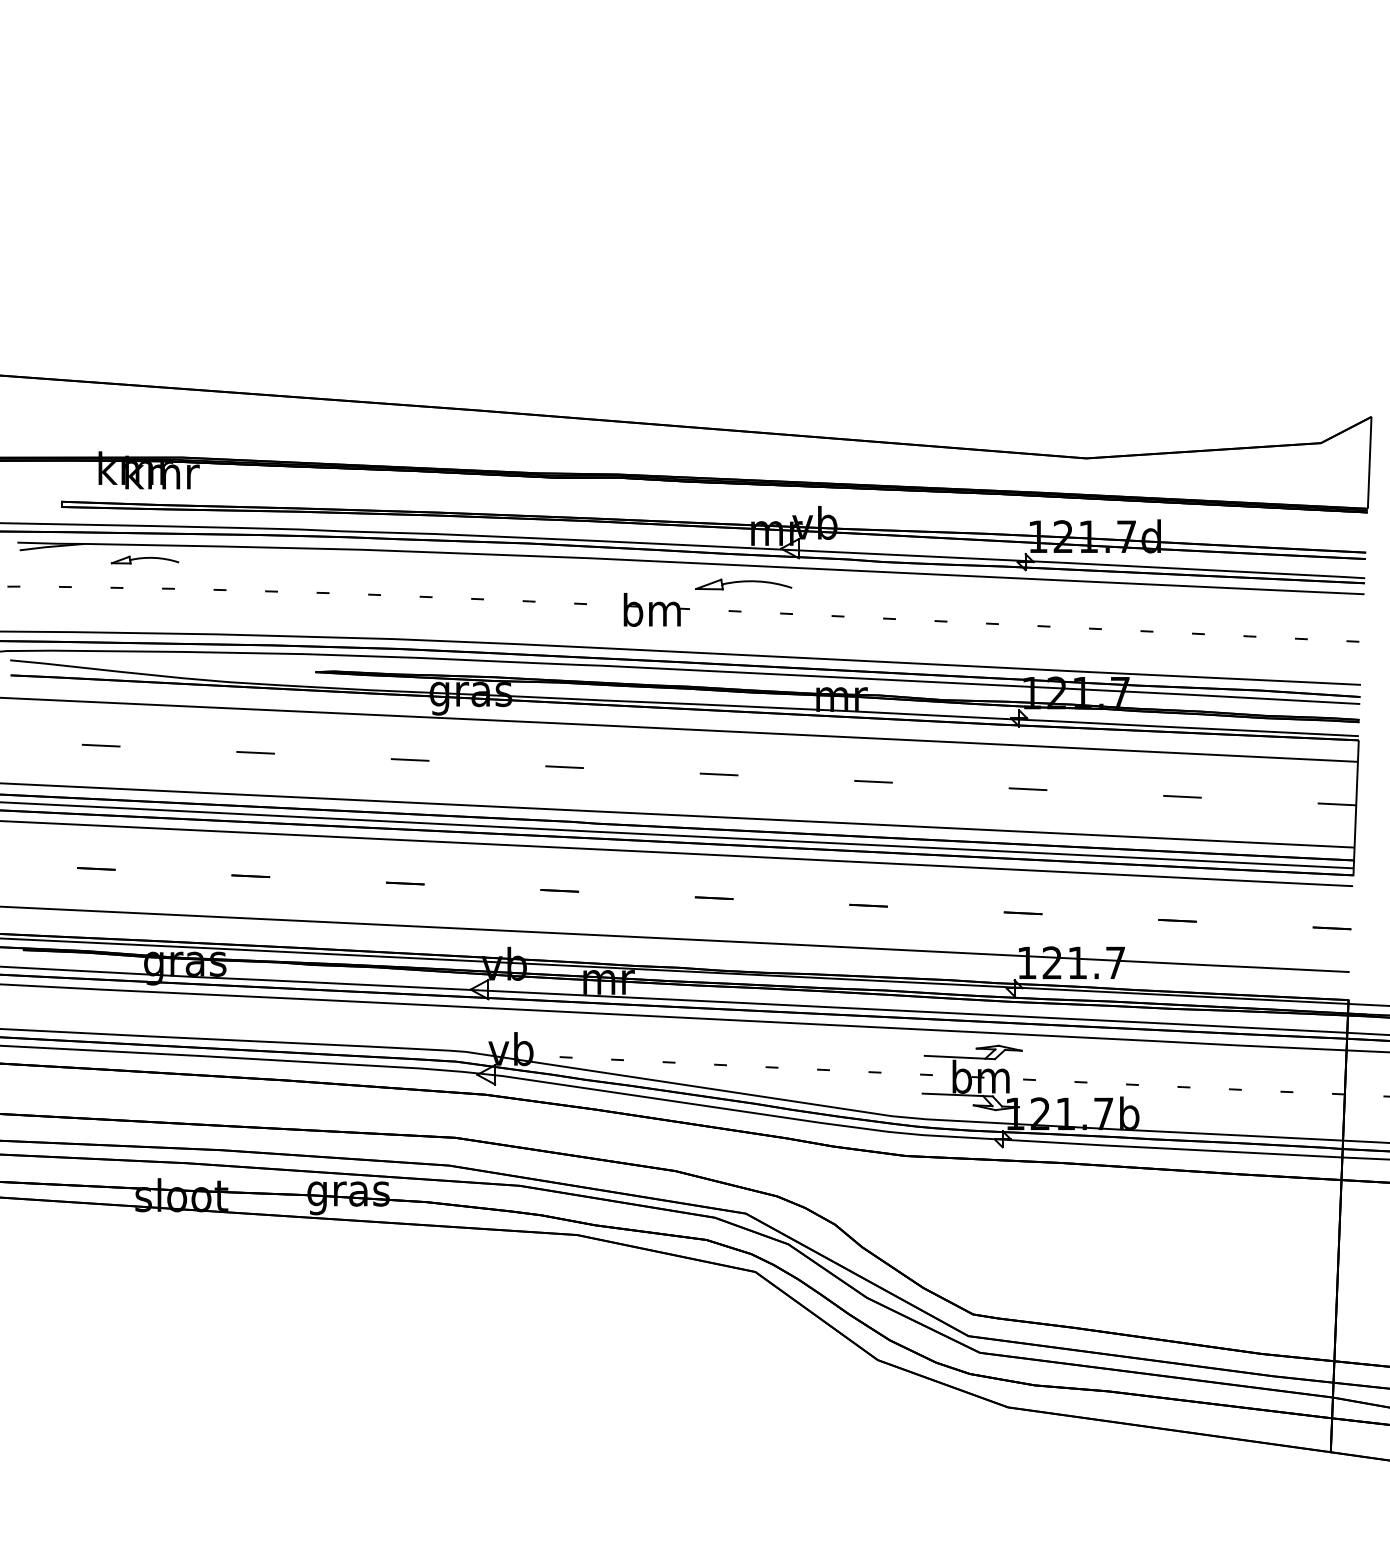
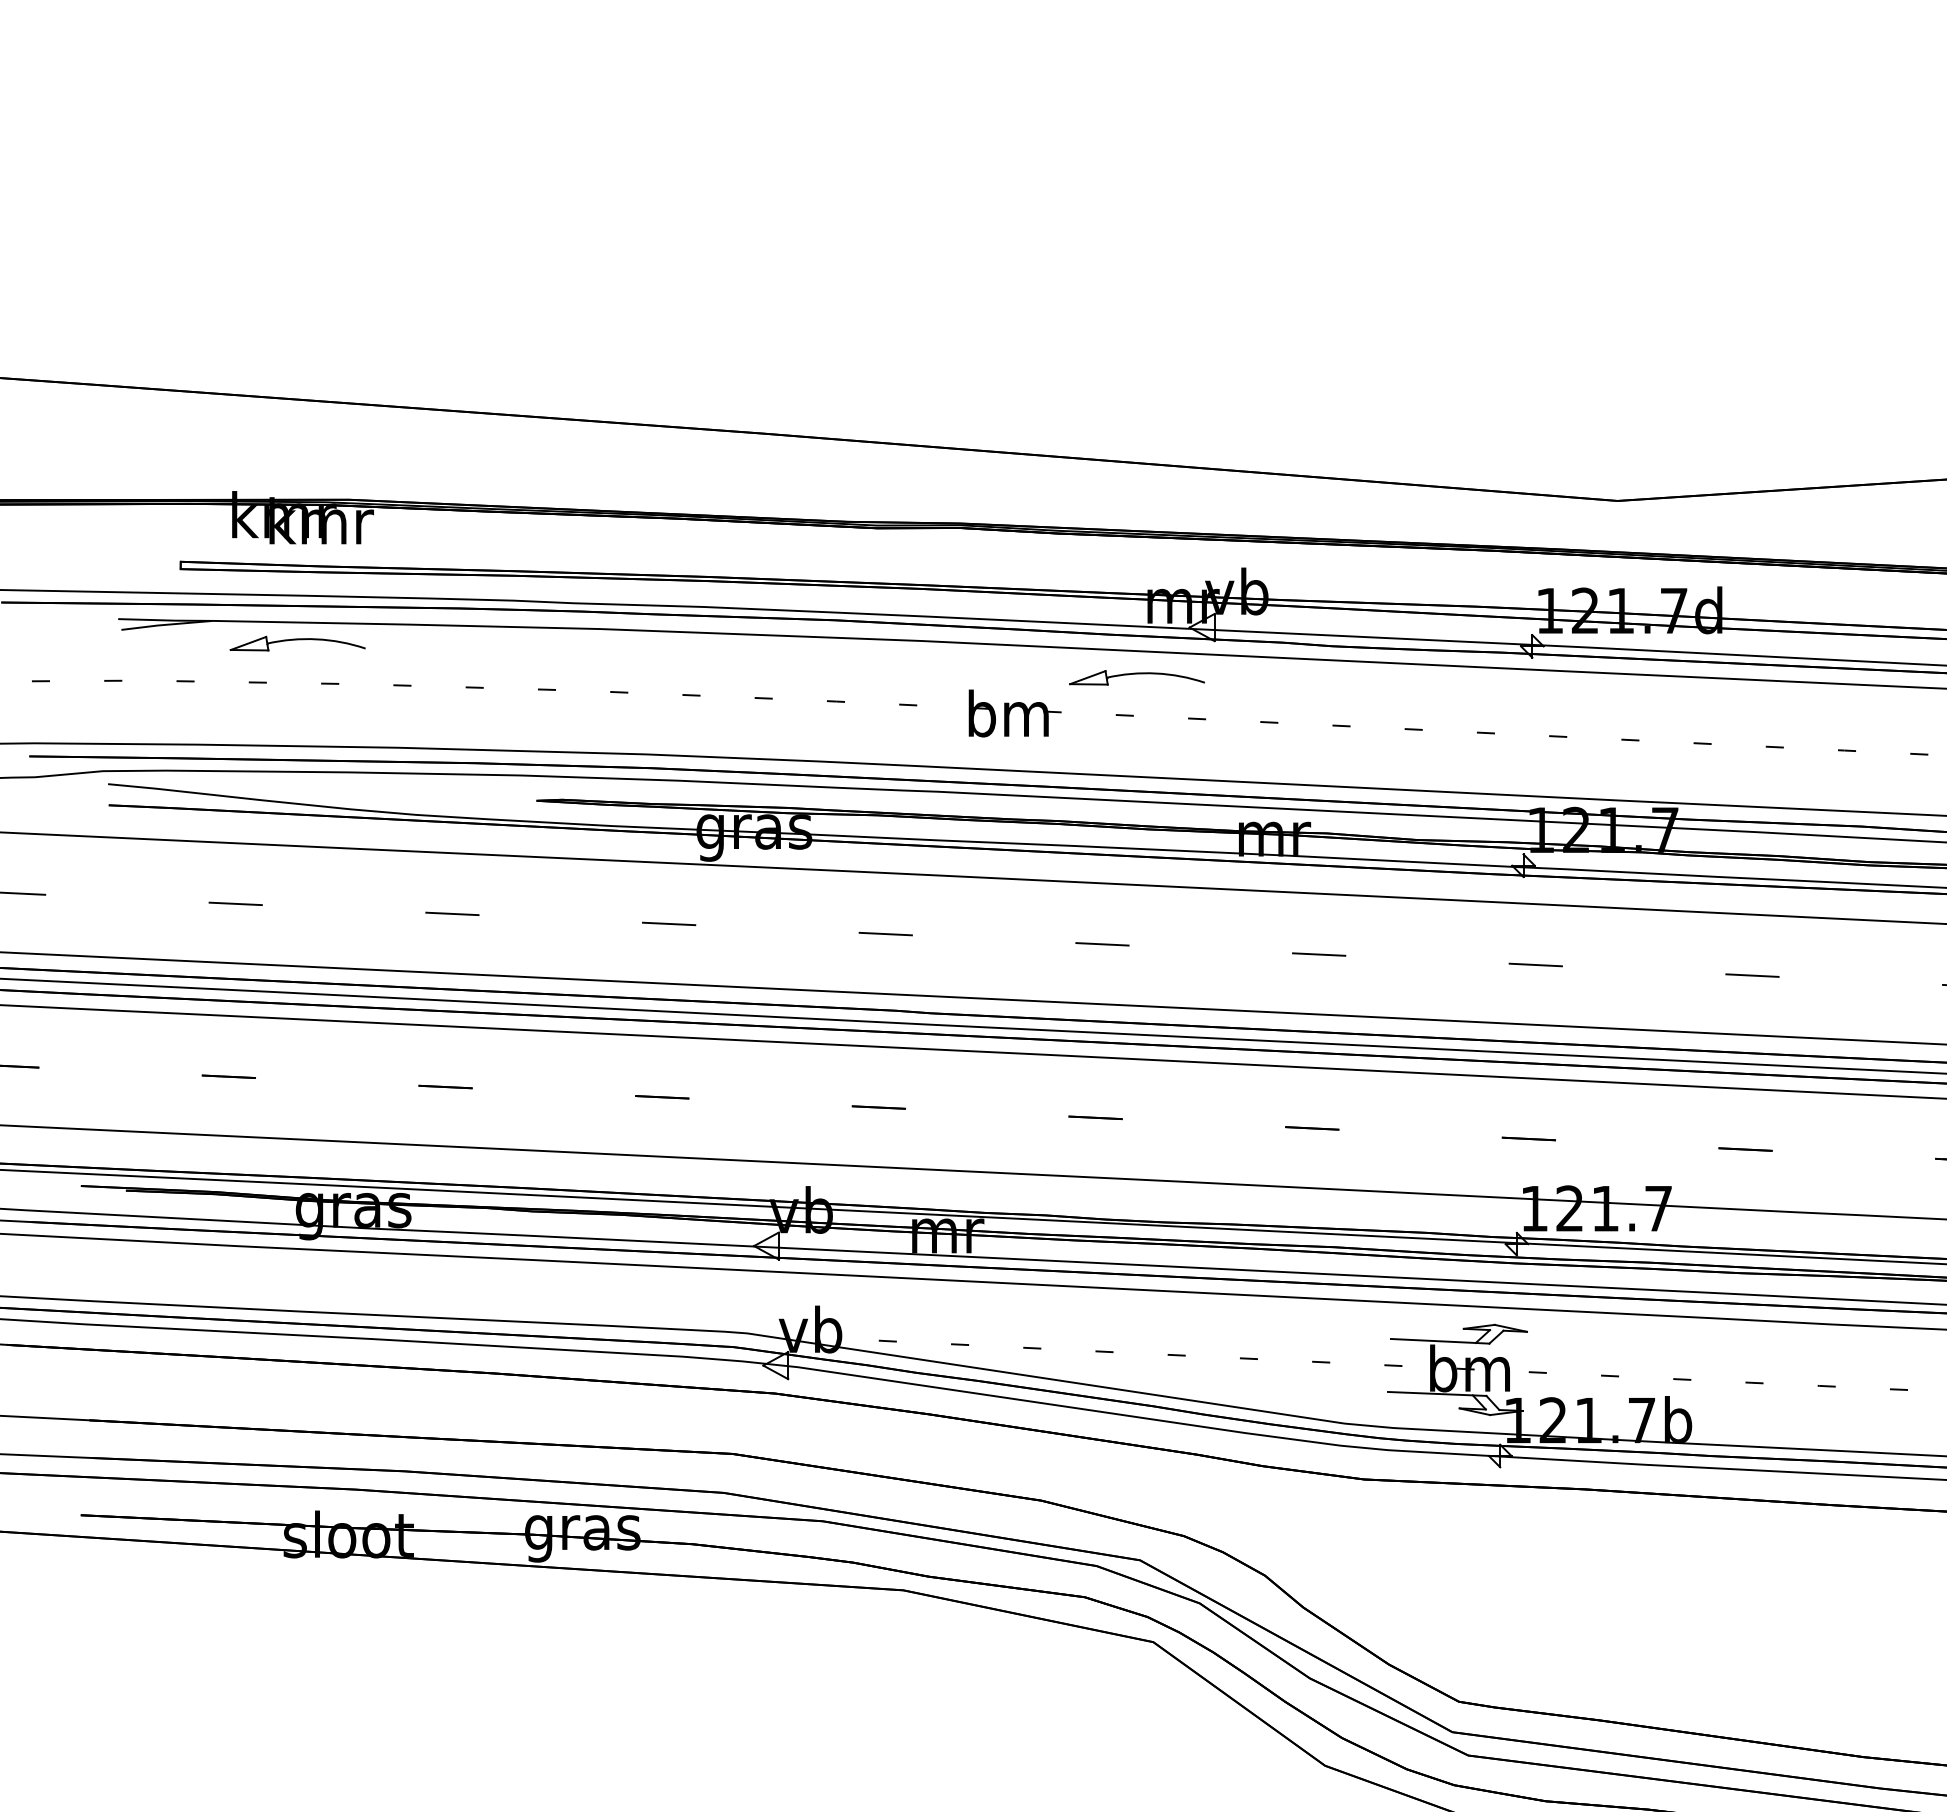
part: (144, 559) -> (296, 642), size x1.43

